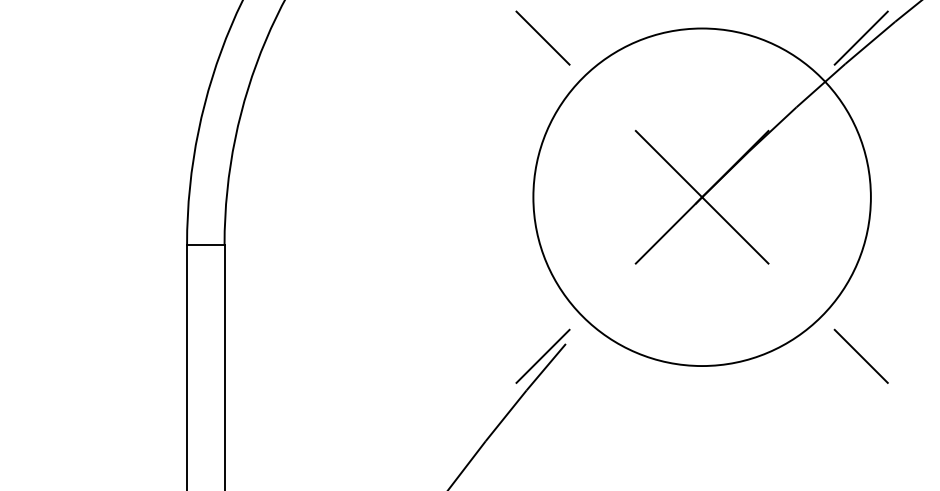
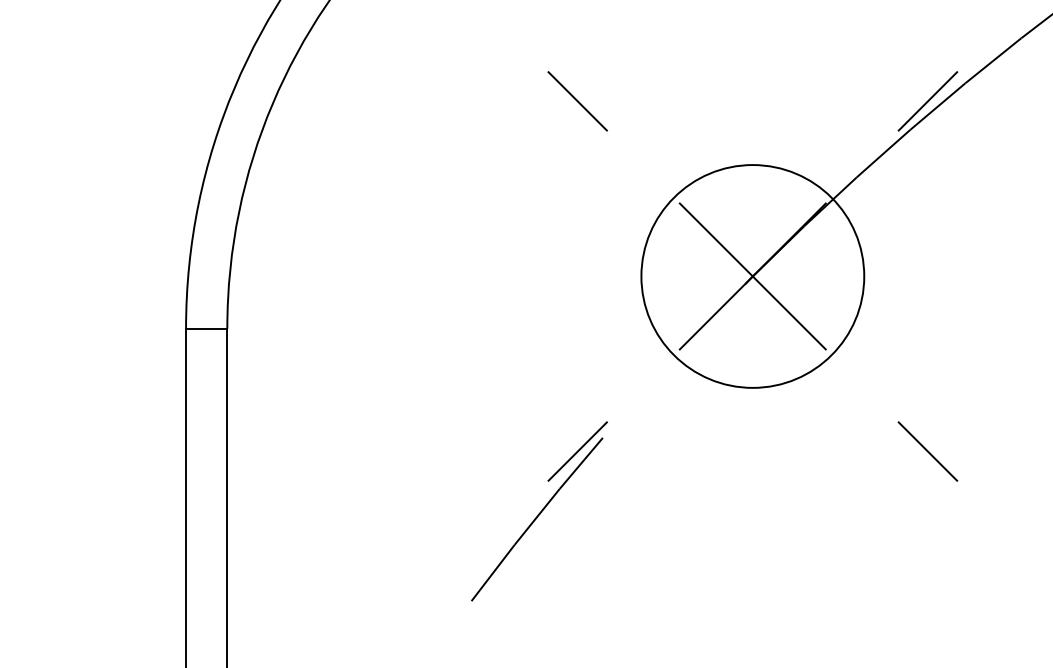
circle: (701, 197) -> (752, 276), size x0.6

